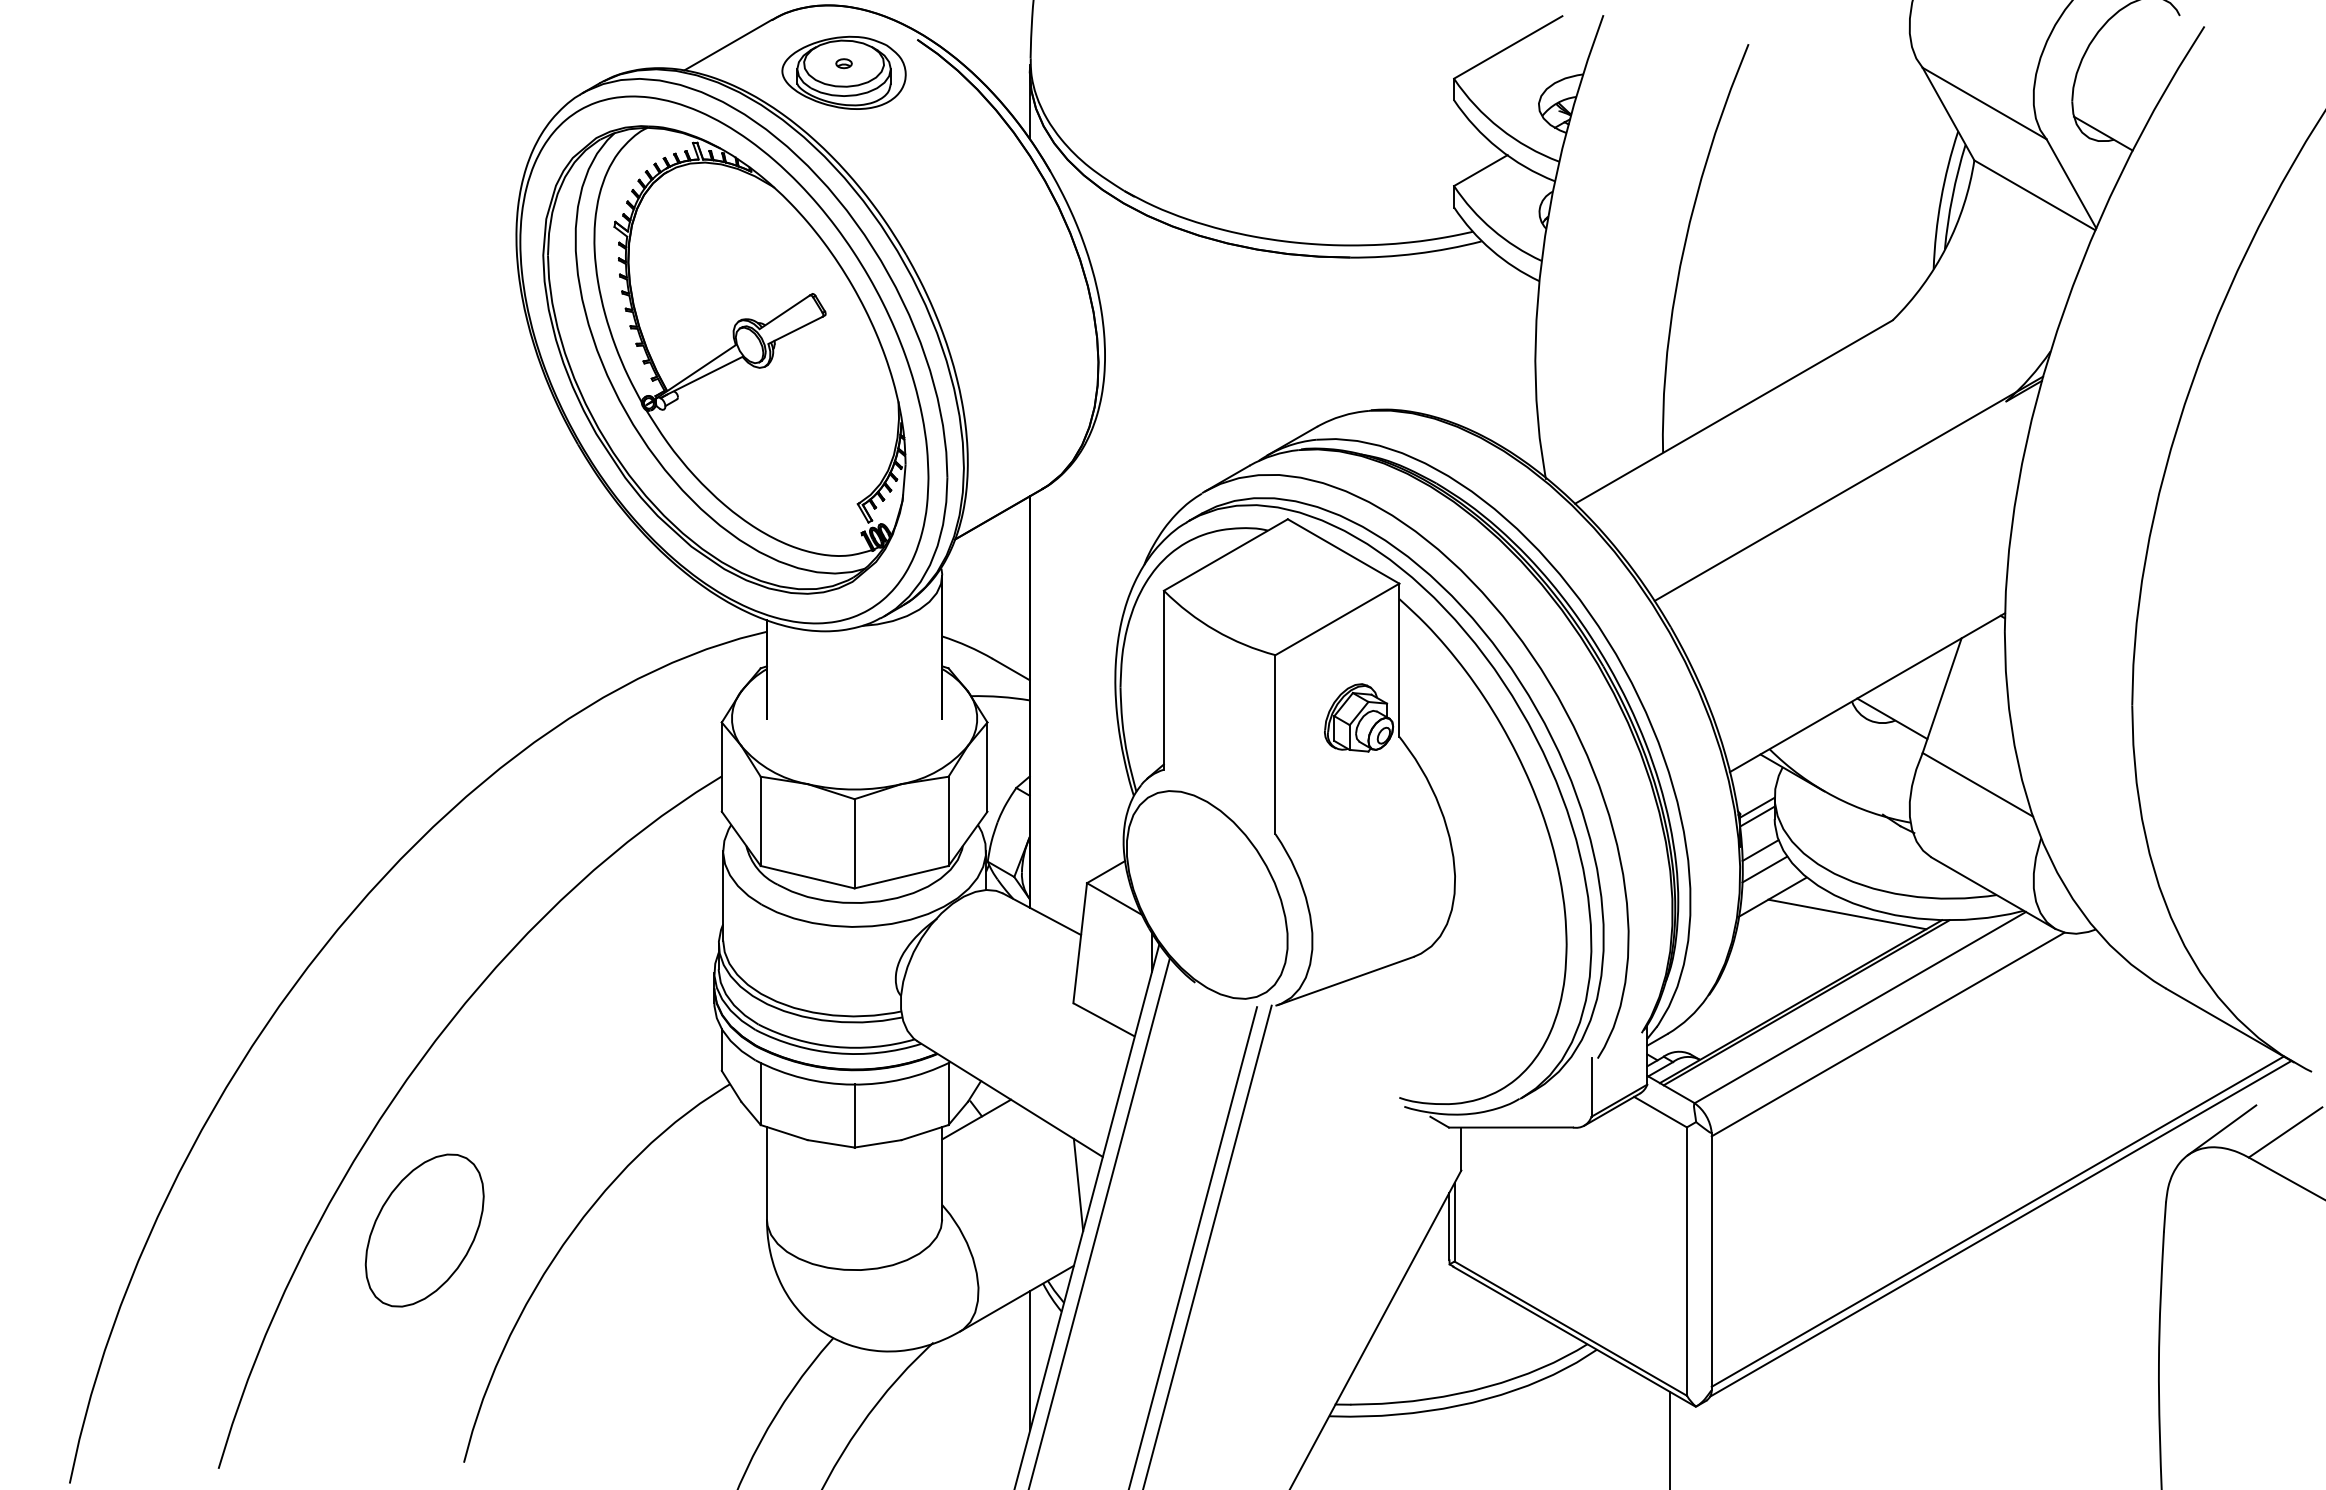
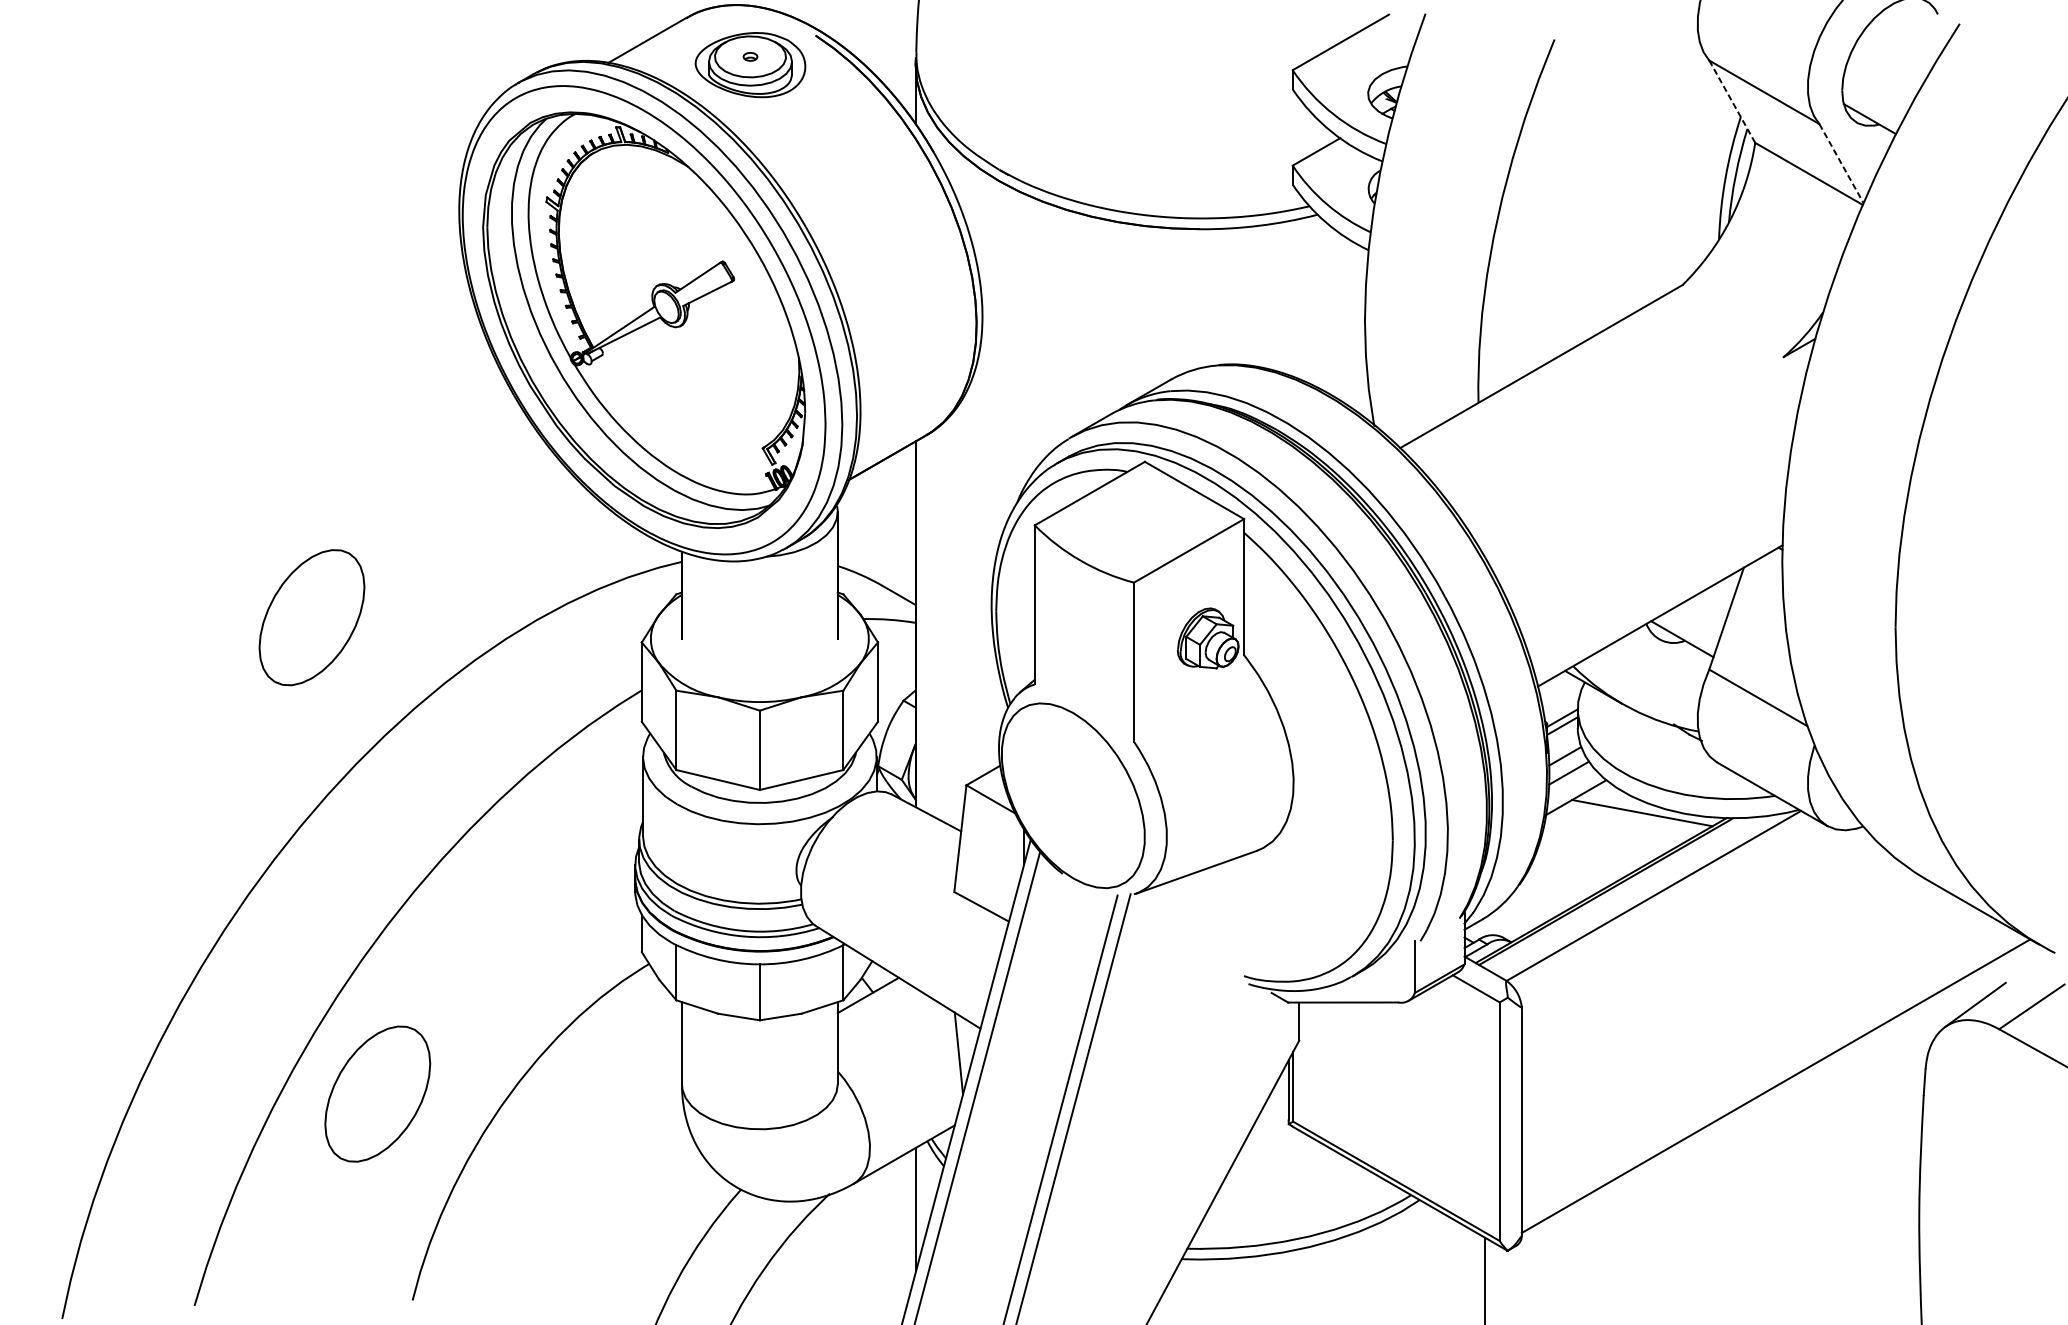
line: (1948, 114) -> (1732, 102), solid -> dashed
line: (2071, 183) -> (1841, 163), solid -> dashed
line: (1848, 488) -> (1643, 434), removed
part: (350, 694) -> (311, 617), added
line: (1887, 1034) -> (1678, 919), removed
line: (2000, 1228) -> (1778, 1092), removed

